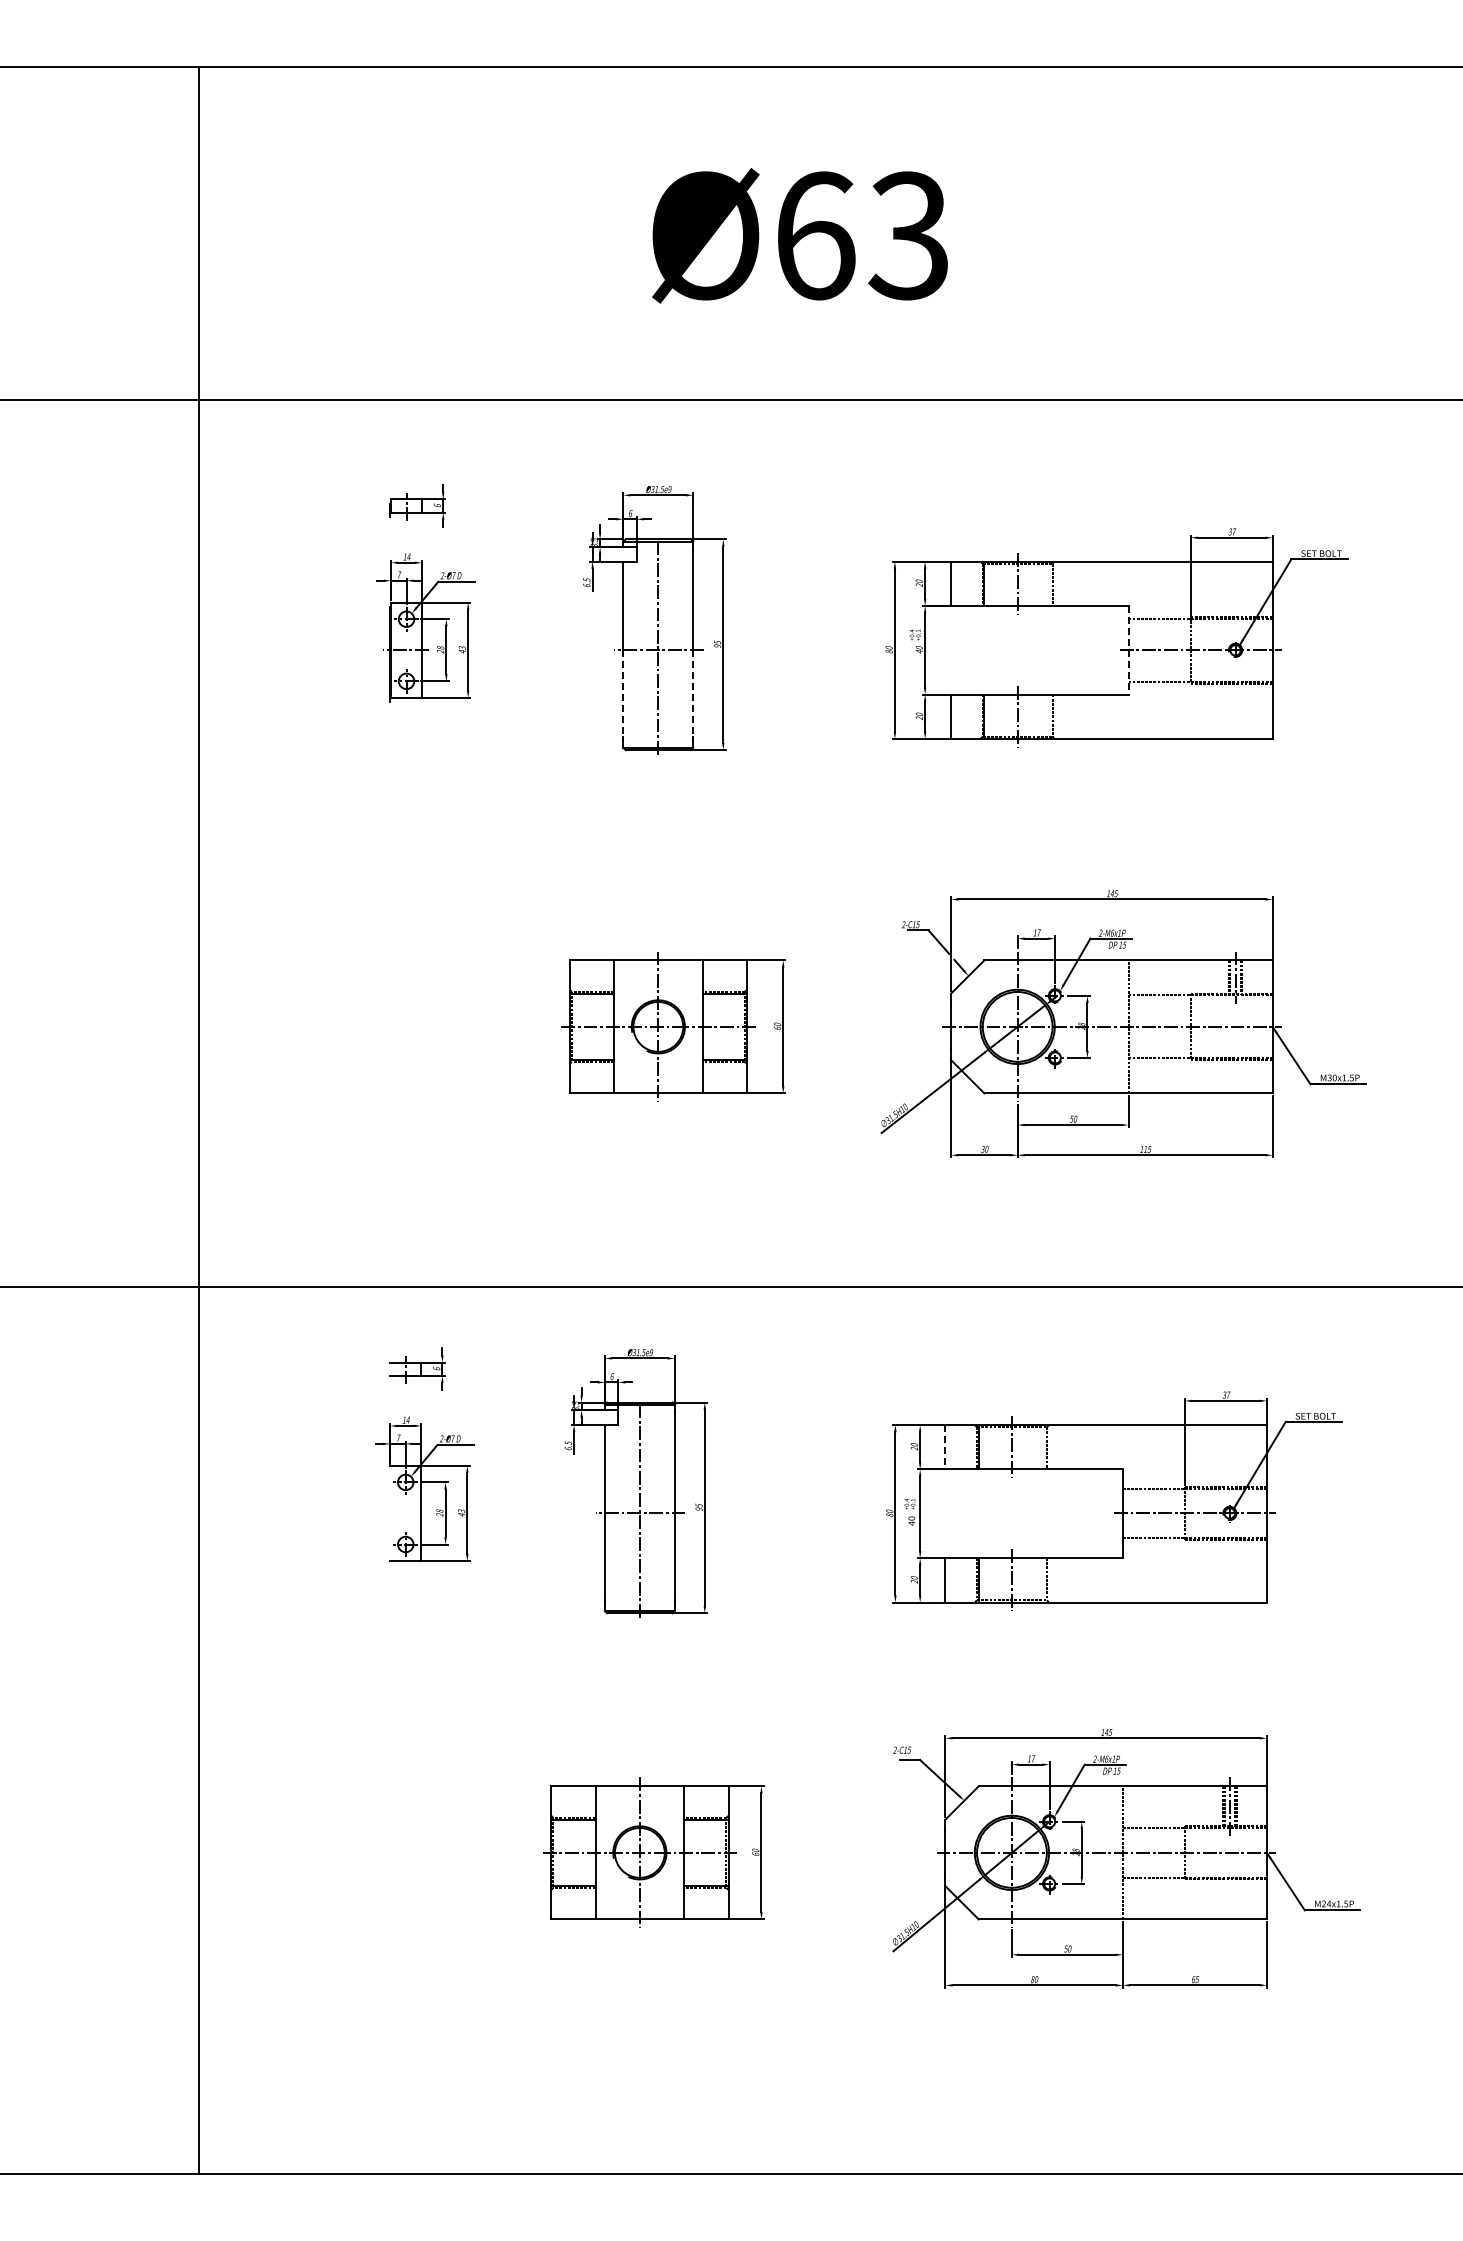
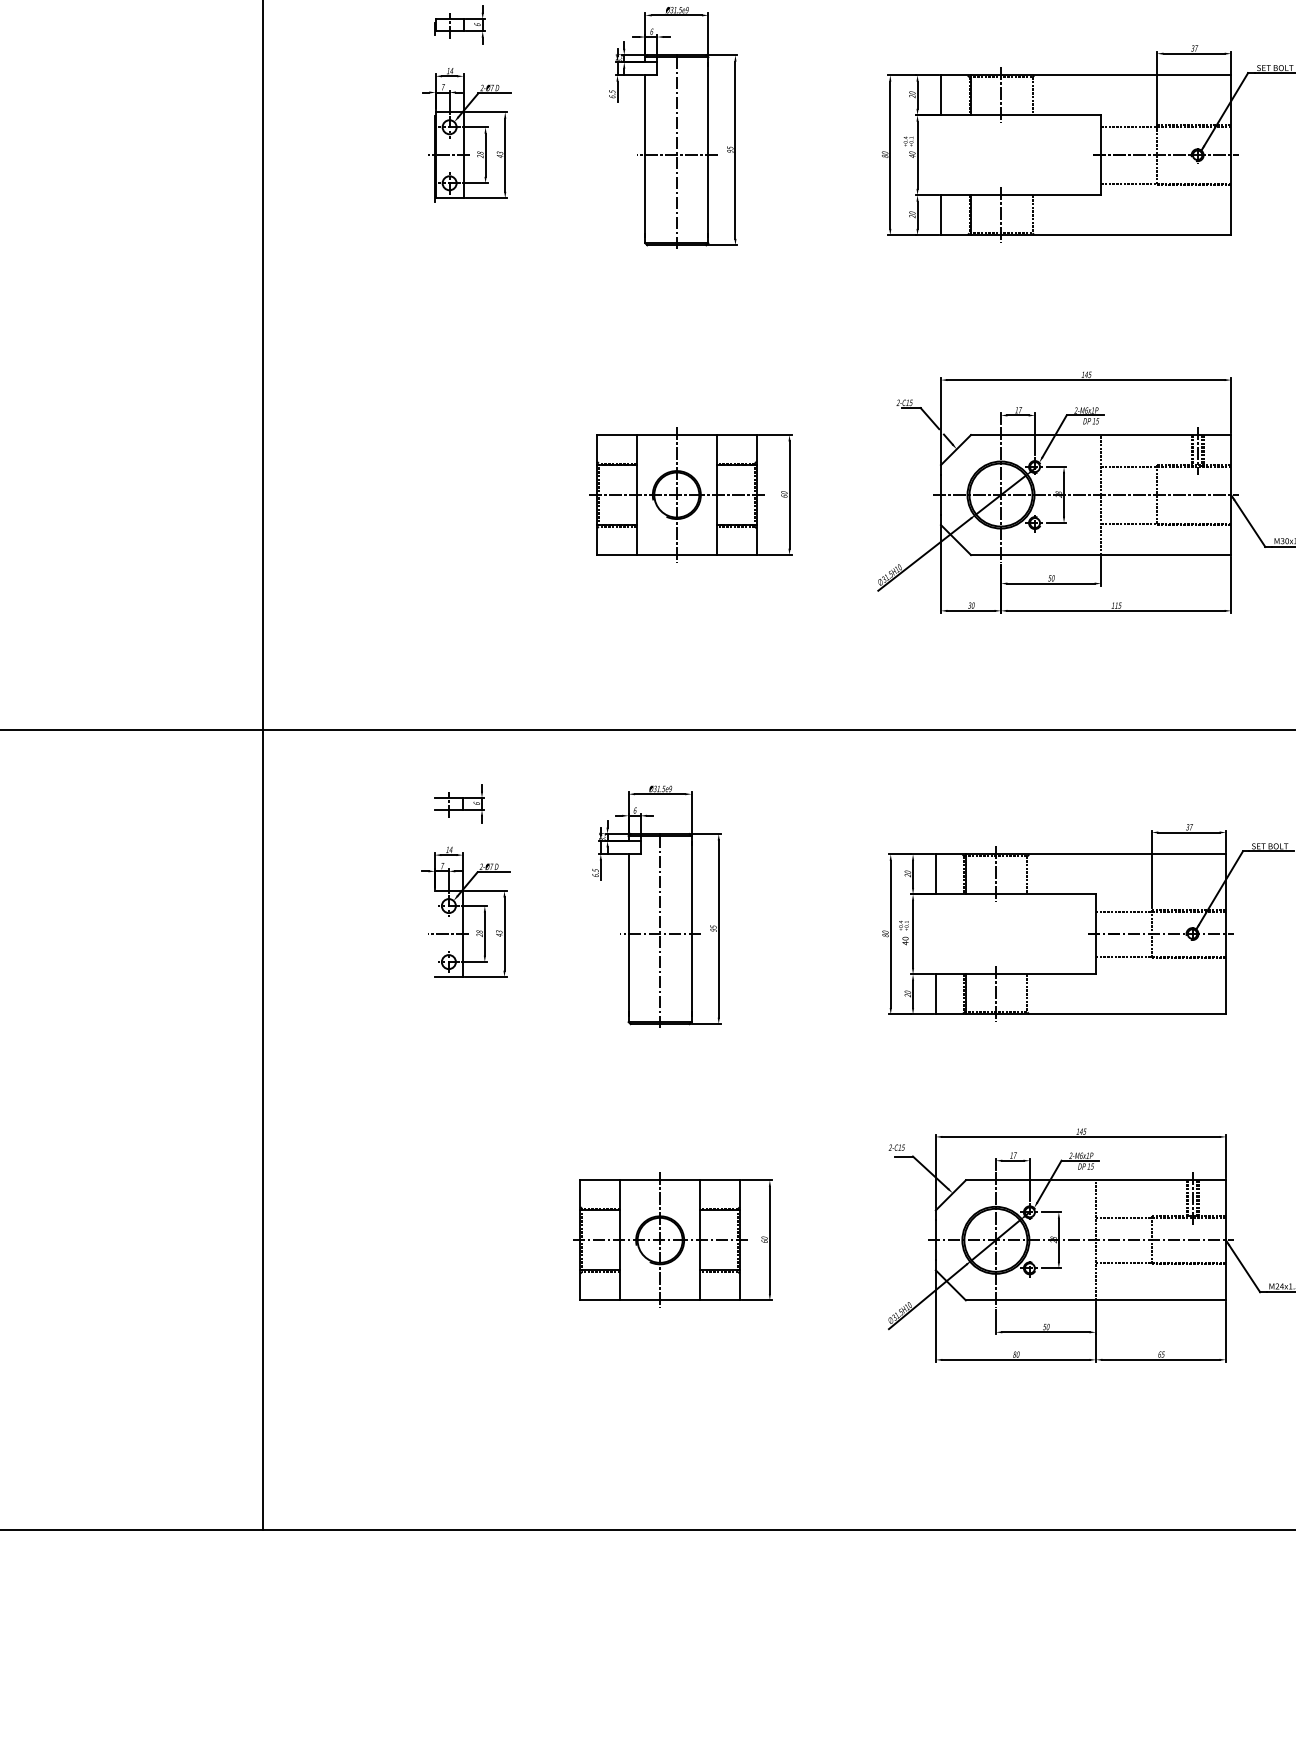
line: (1128, 650) -> (1101, 155), dashed -> solid
line: (623, 696) -> (645, 196), dashed -> solid
line: (693, 696) -> (708, 196), dashed -> solid
line: (945, 1447) -> (935, 874), dashed -> solid
line: (404, 1513) -> (447, 934), added

